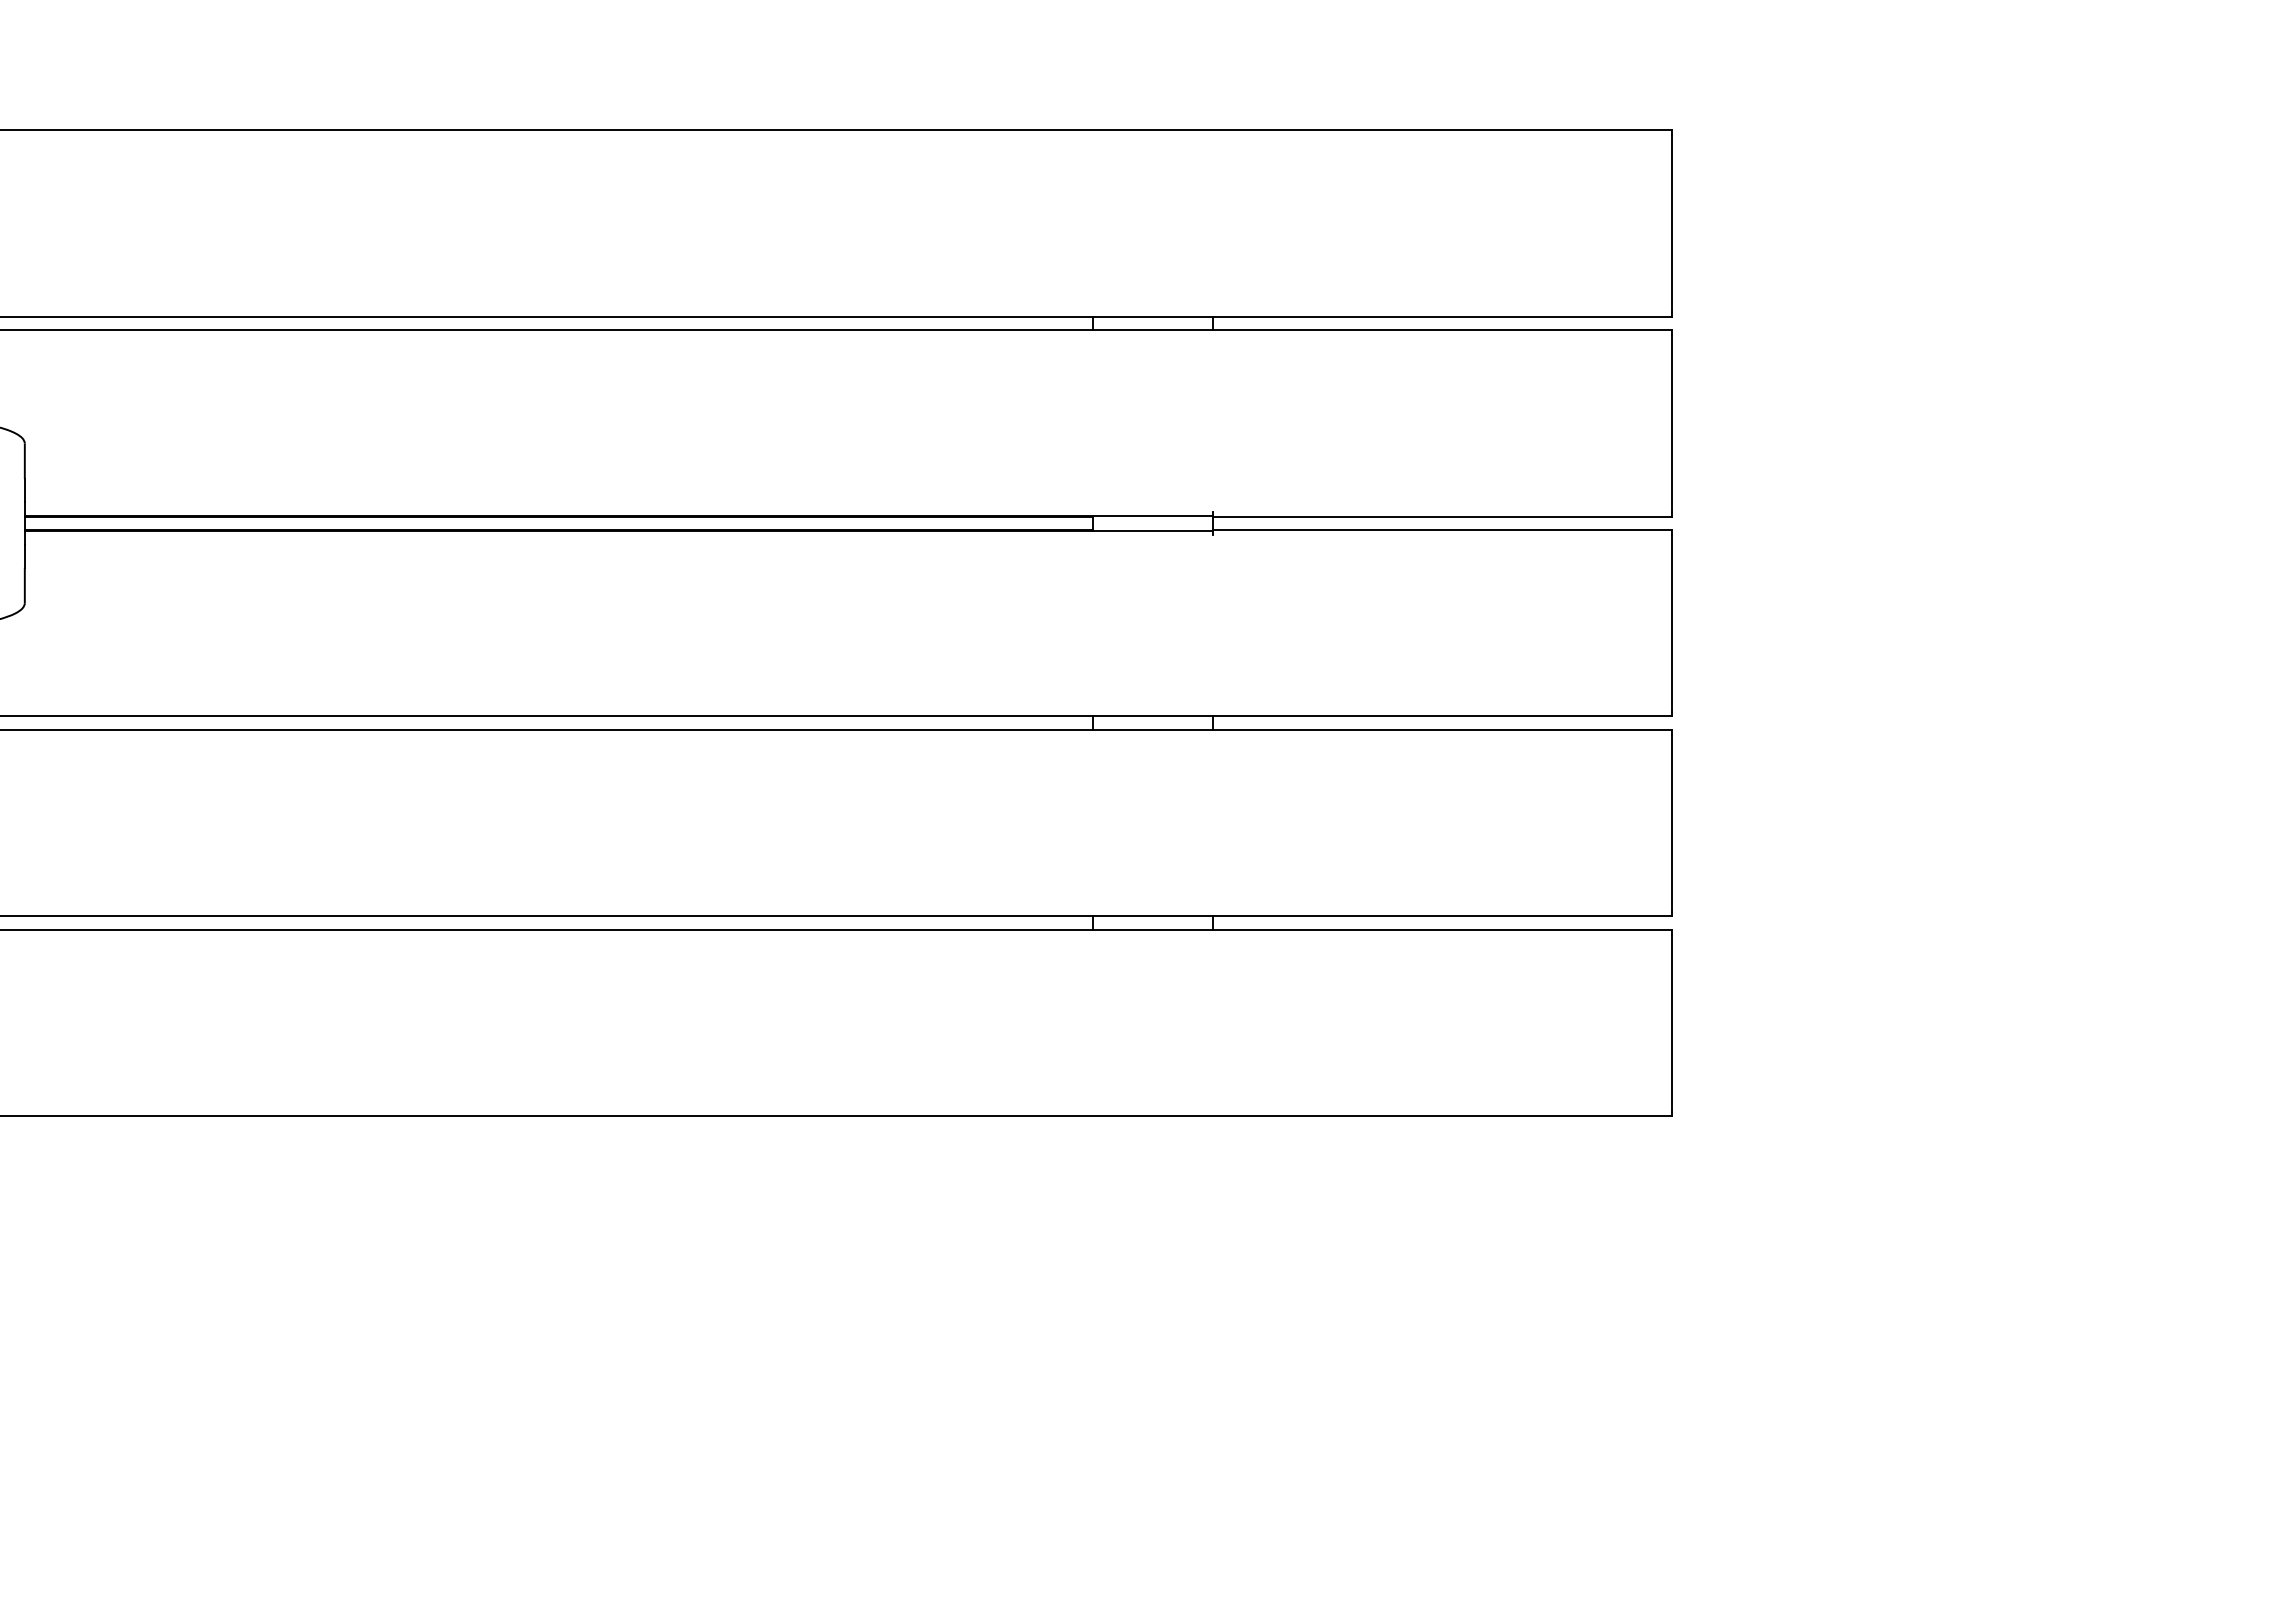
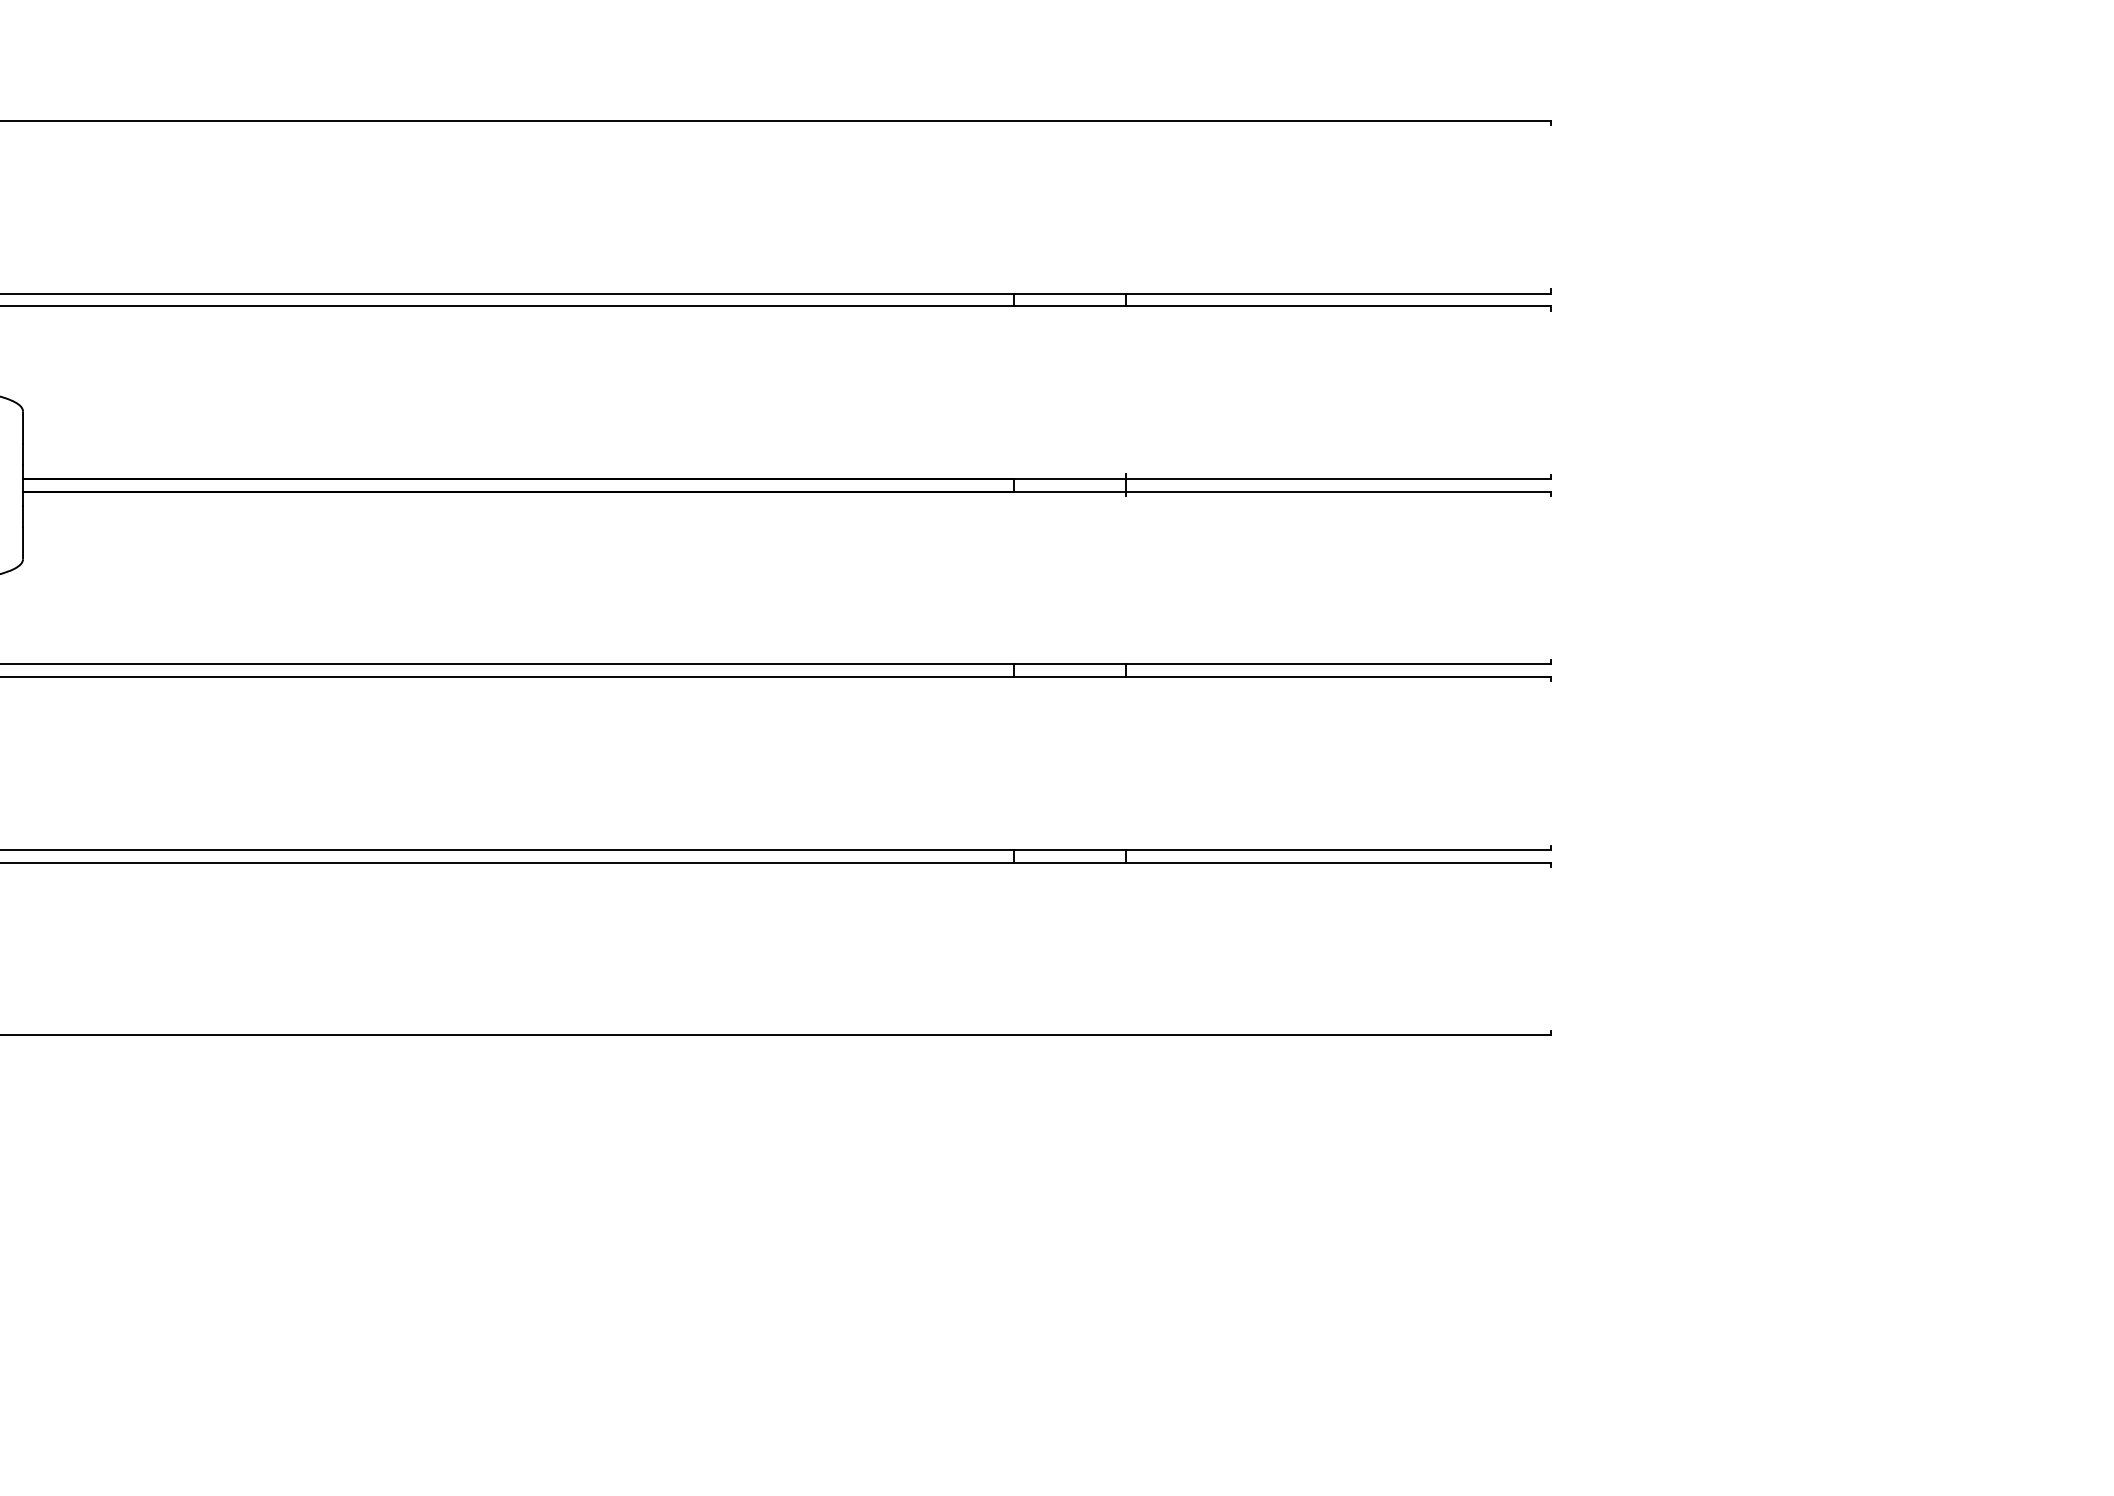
line: (1671, 223) -> (1550, 207), removed
line: (1671, 422) -> (1550, 391), removed
line: (1671, 622) -> (1550, 577), removed
line: (1671, 822) -> (1550, 762), removed
line: (1671, 1022) -> (1550, 948), removed

